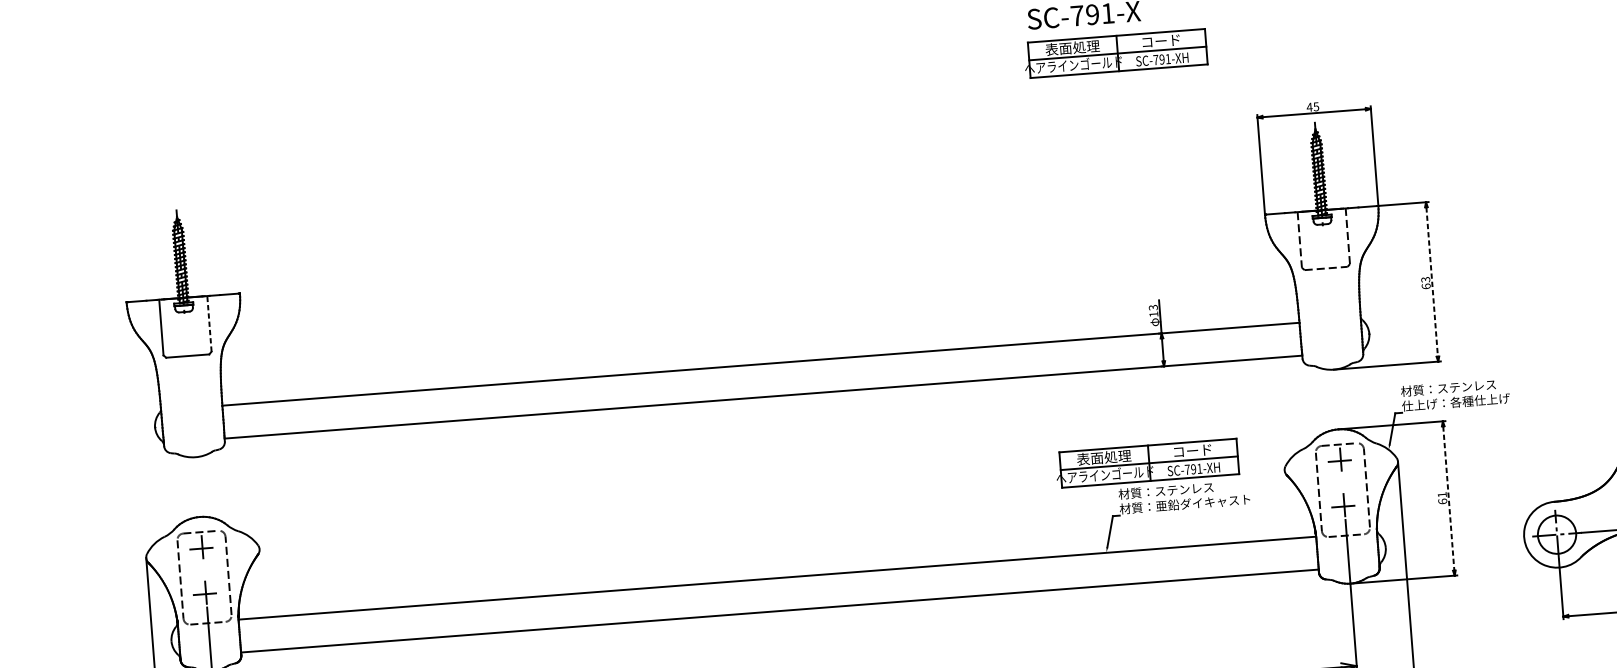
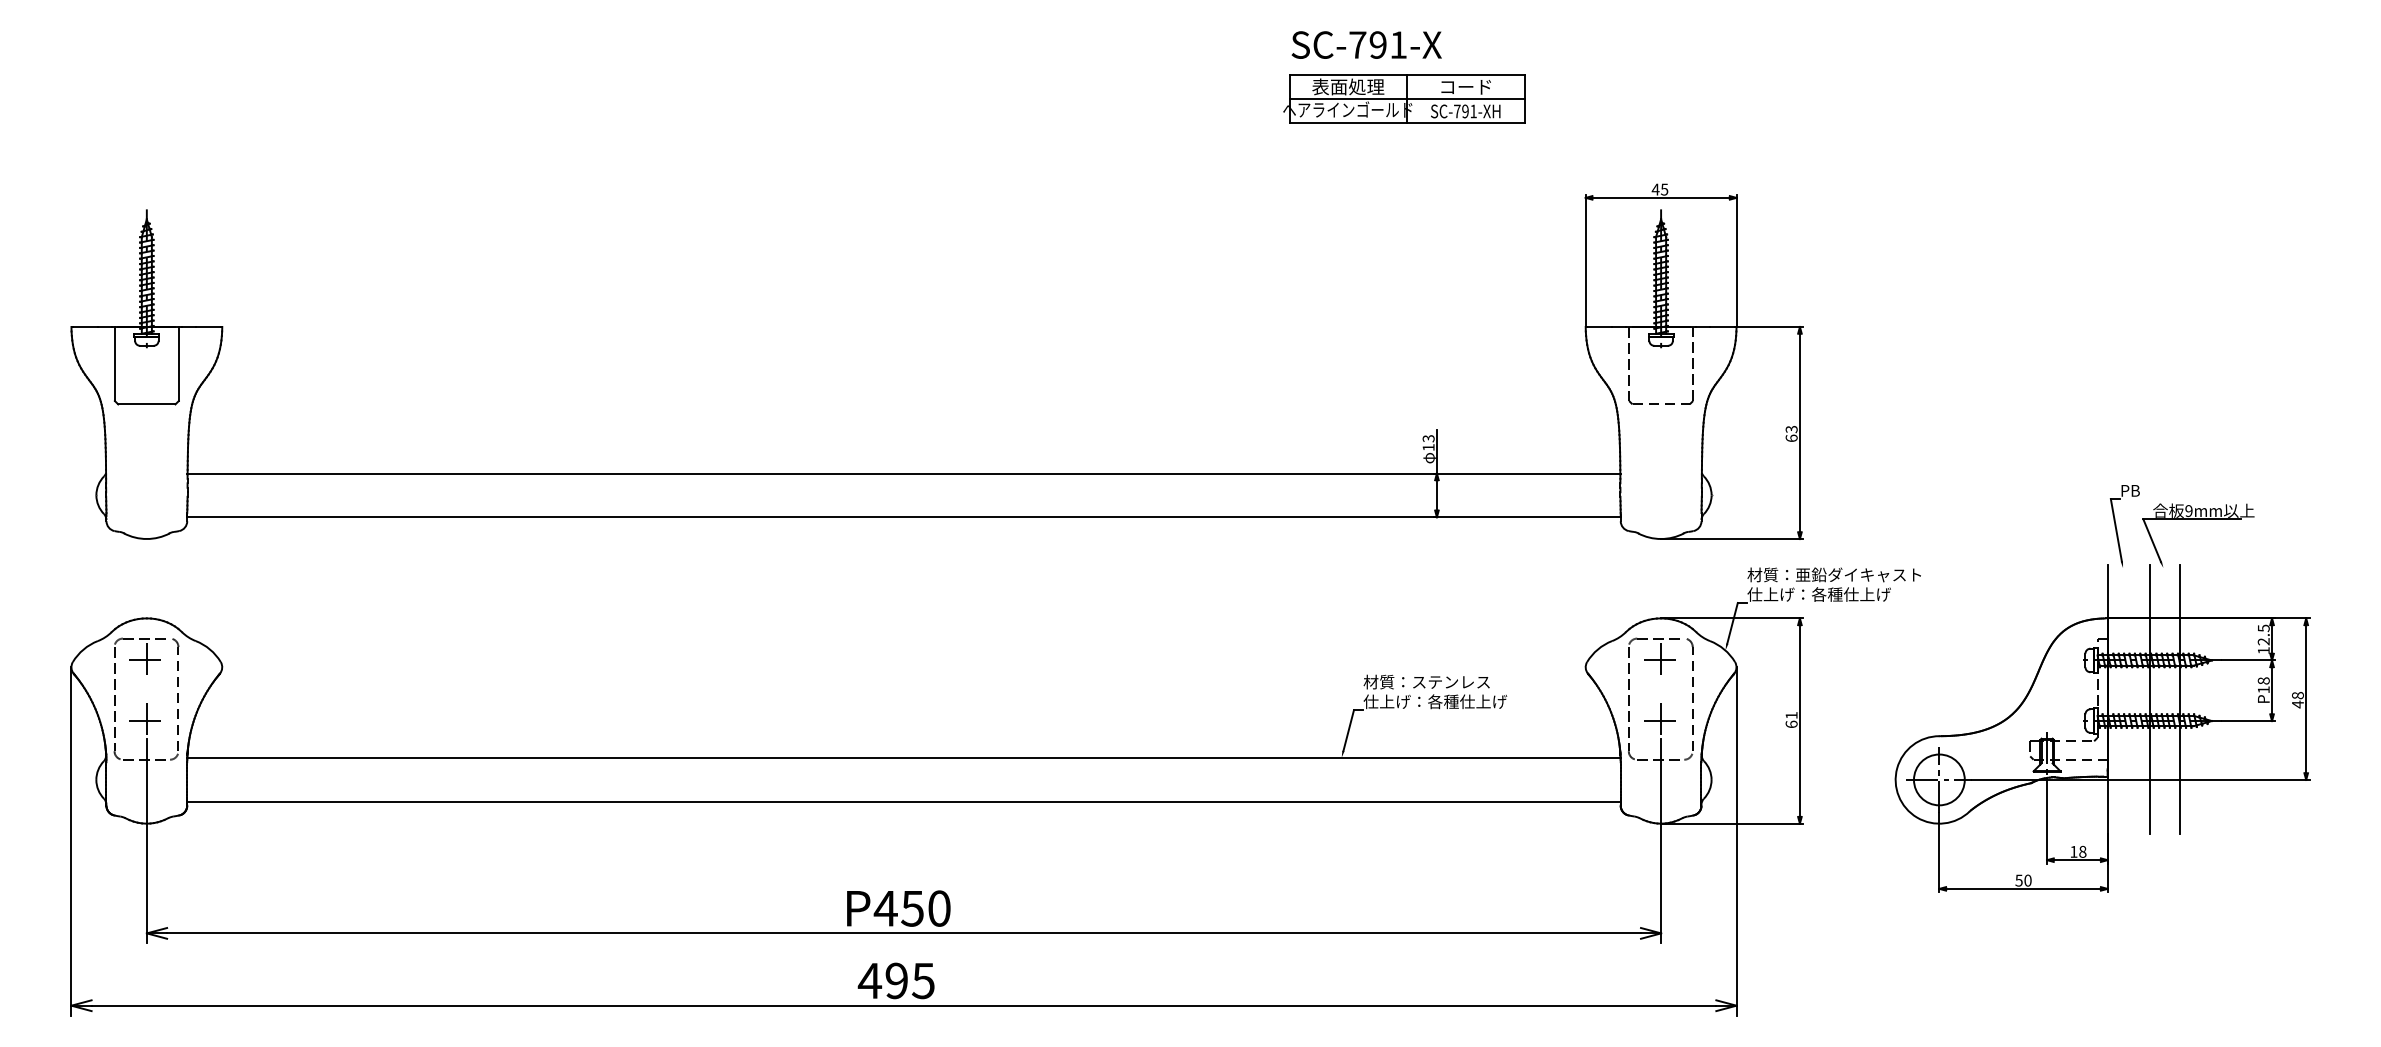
line: (1431, 282) -> (1799, 433), dashed -> solid
line: (209, 323) -> (178, 363), dashed -> solid
text: (1484, 384) -> (1858, 574), 材質：ステンレス -> 材質：亜鉛ダイキャスト
part: (1147, 463) -> (1404, 643), removed
line: (1448, 498) -> (1799, 721), dashed -> solid
text: (1184, 504) -> (1450, 701), 材質：亜鉛ダイキャスト -> 仕上げ：各種仕上げ

